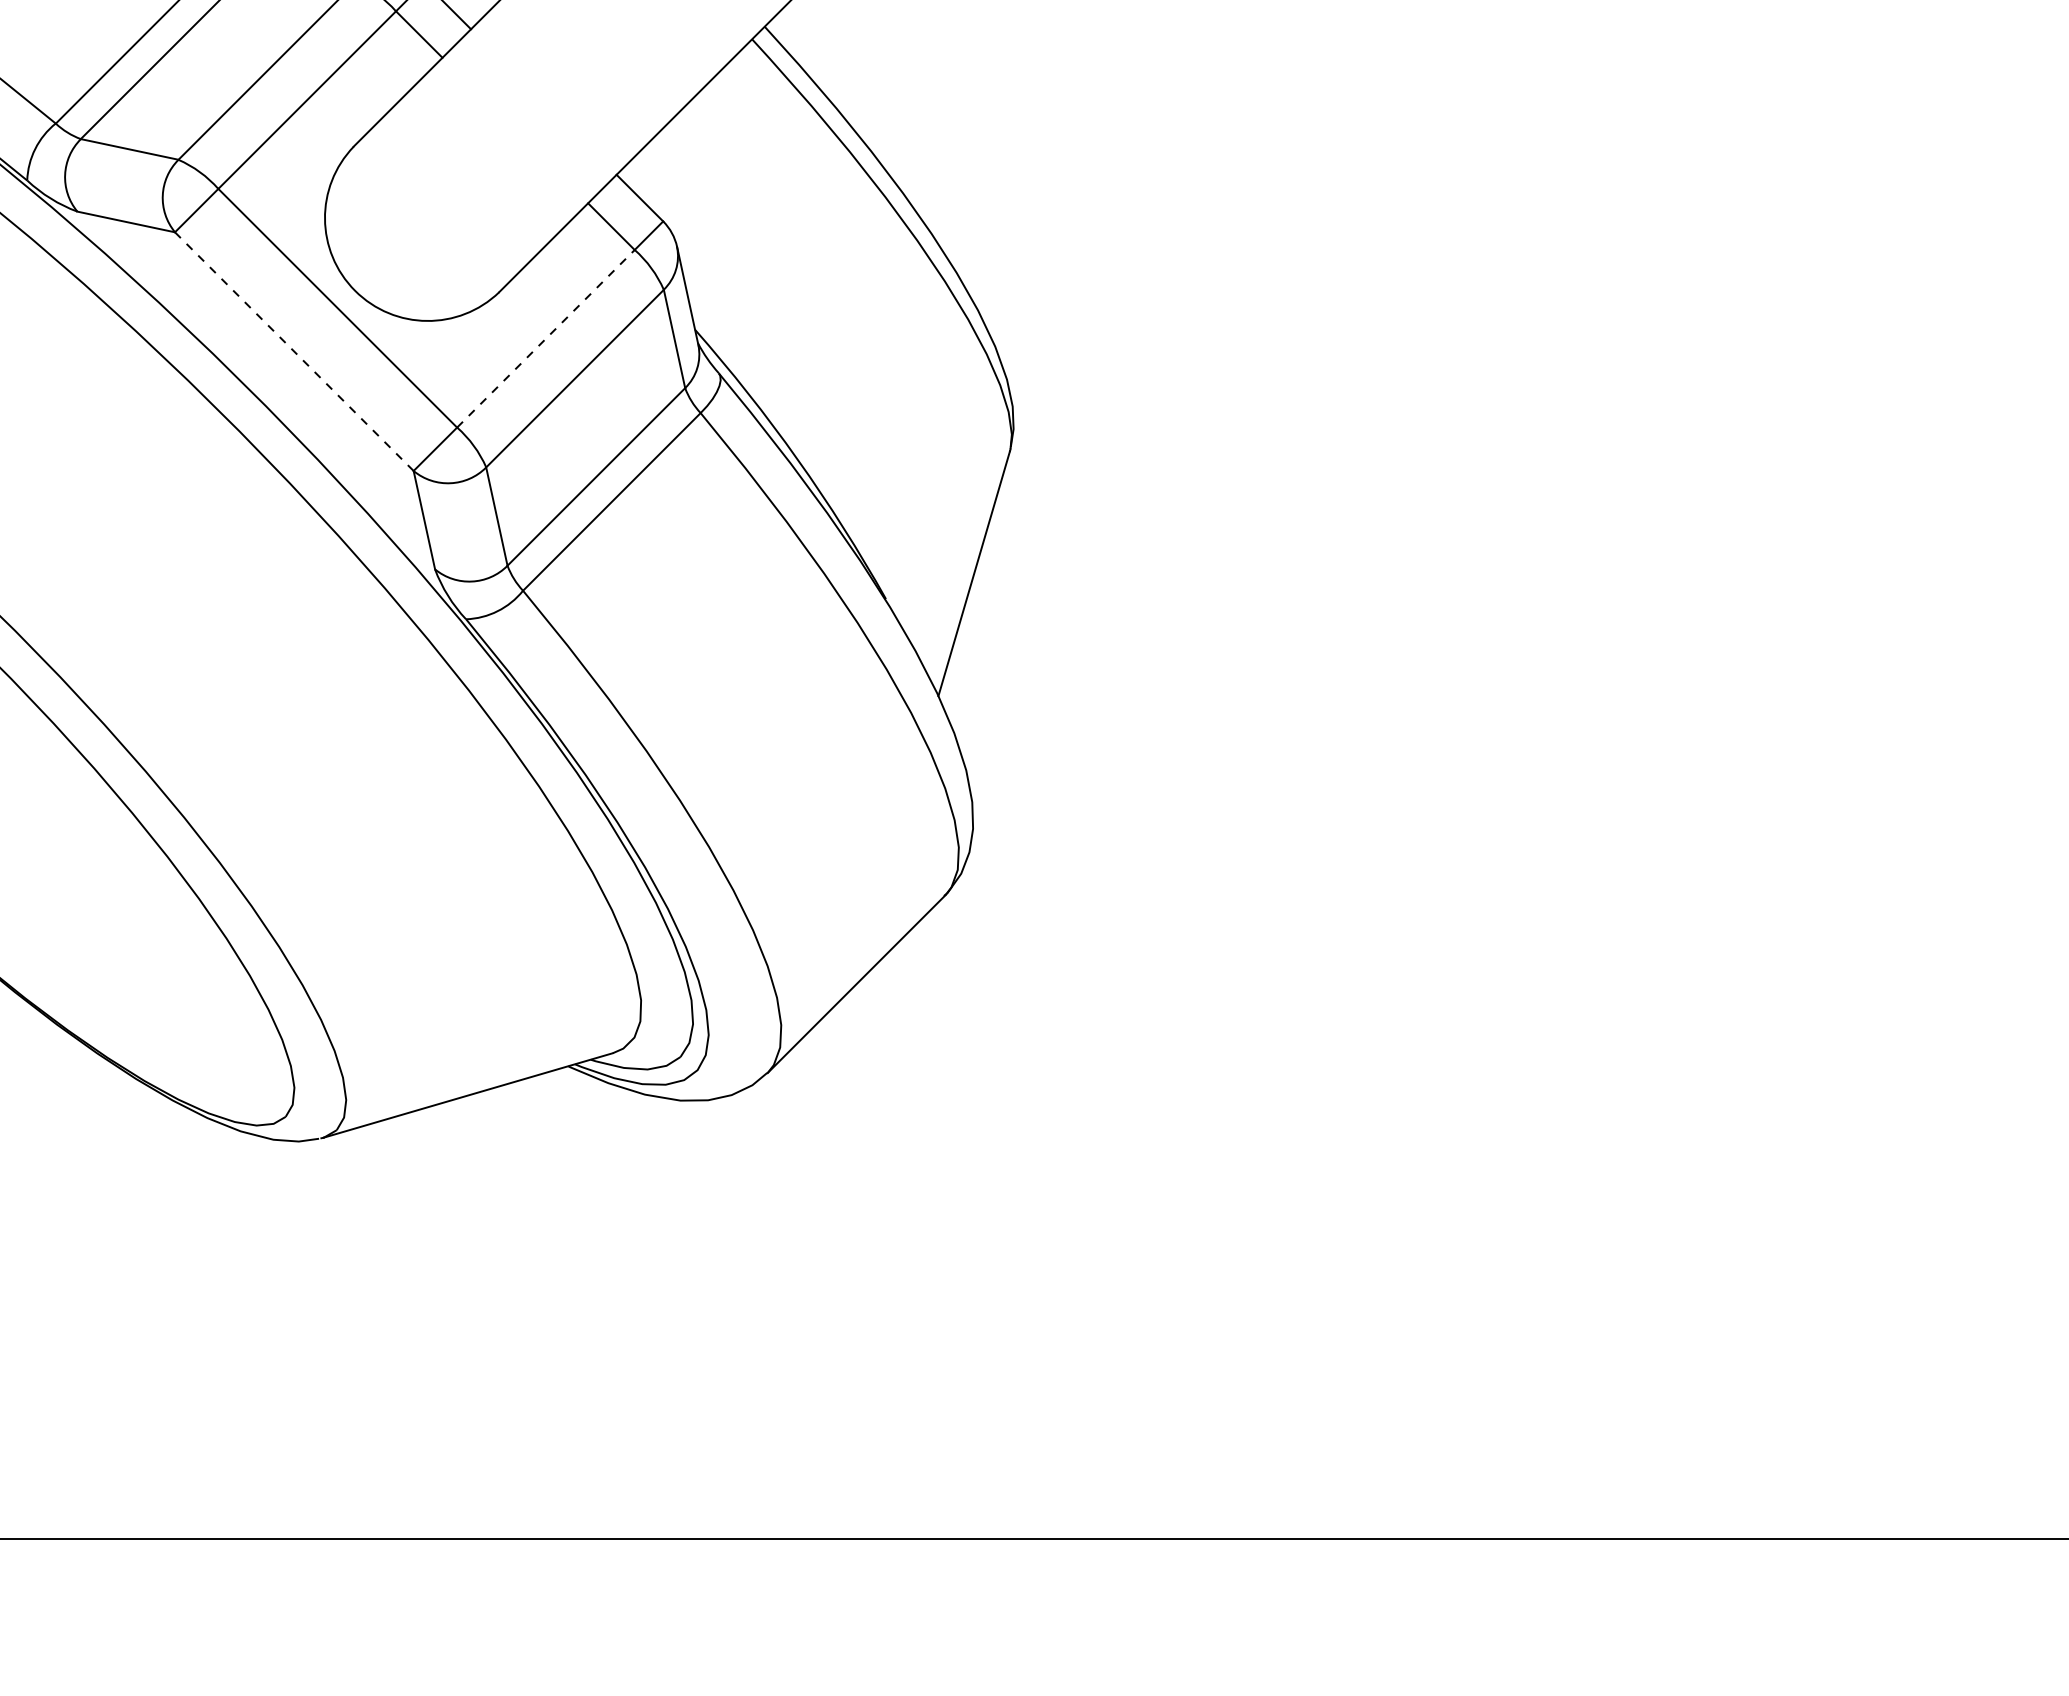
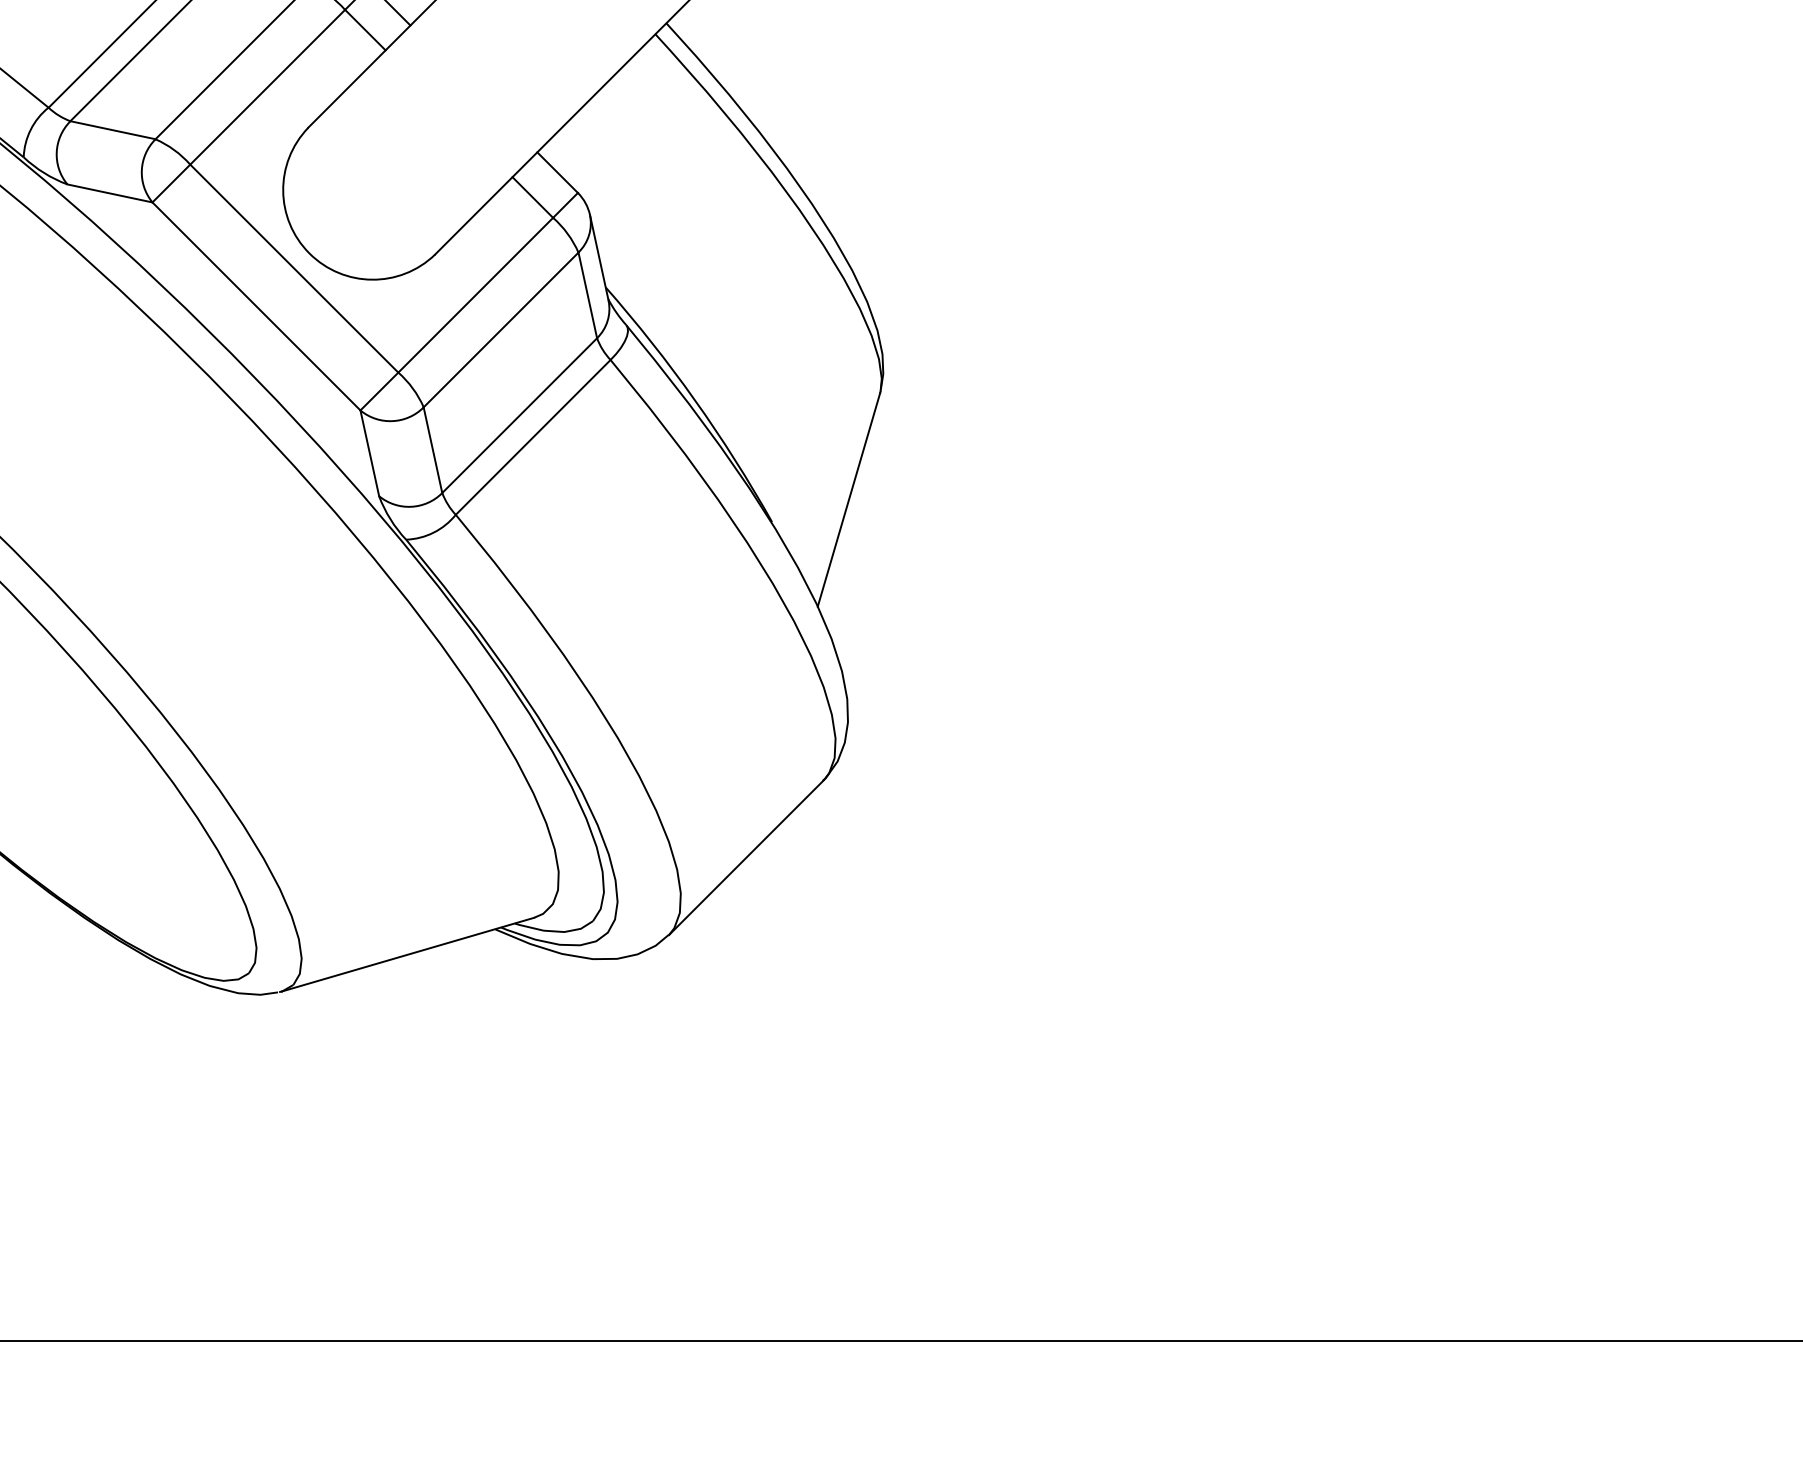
line: (546, 337) -> (476, 294), dashed -> solid
line: (294, 351) -> (256, 306), dashed -> solid

